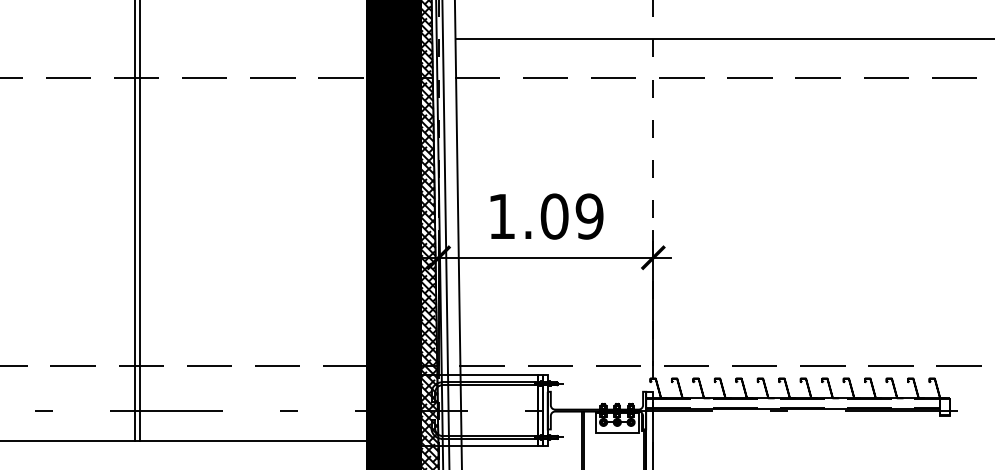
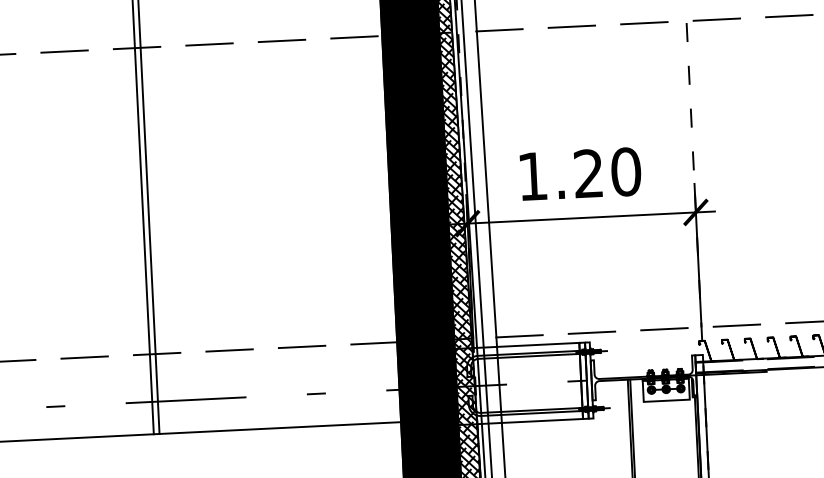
text: (571, 216) -> (606, 172), 1.09 -> 1.20

